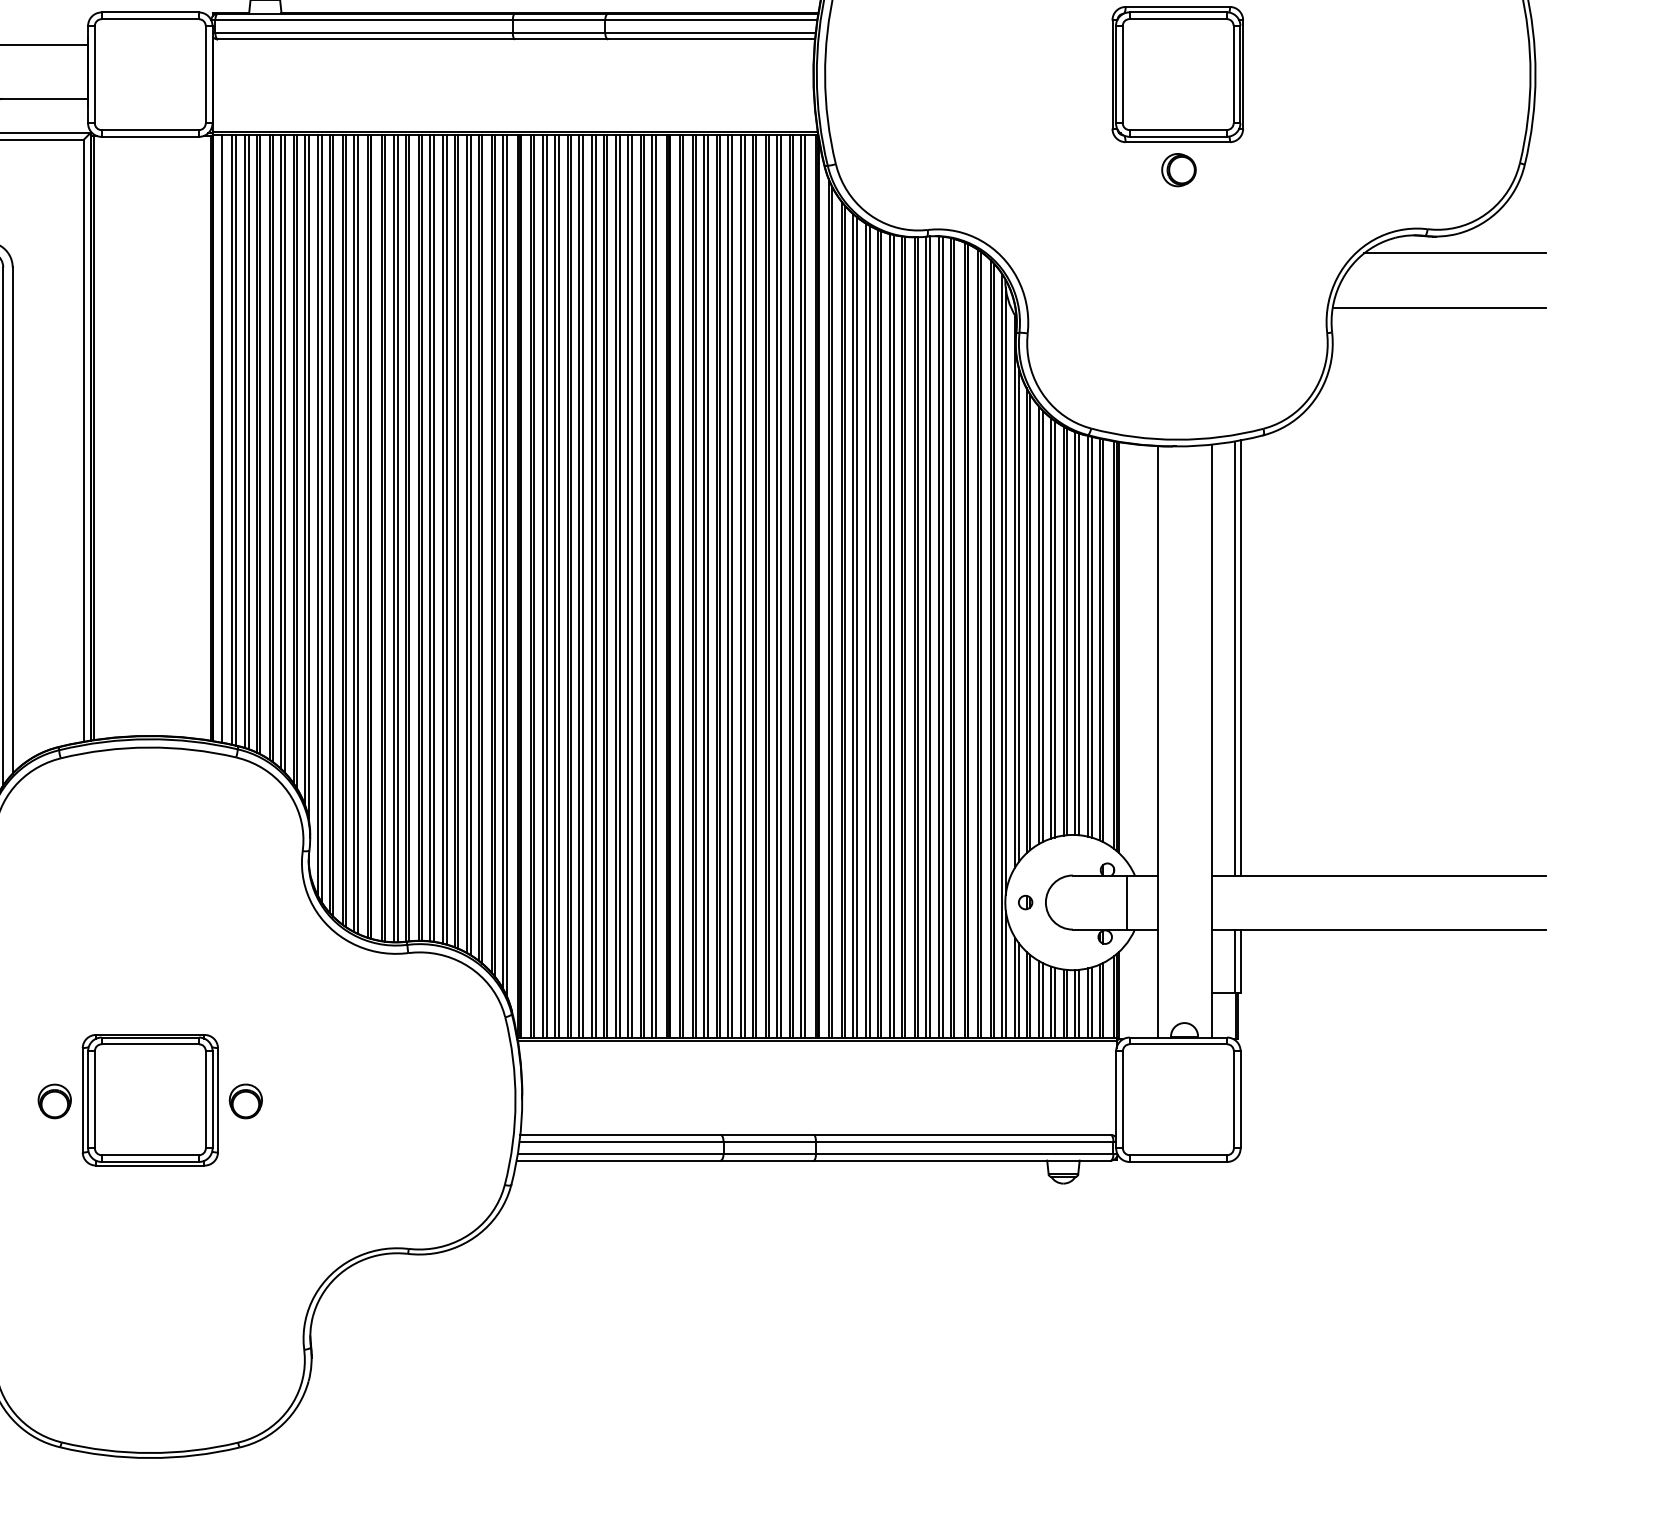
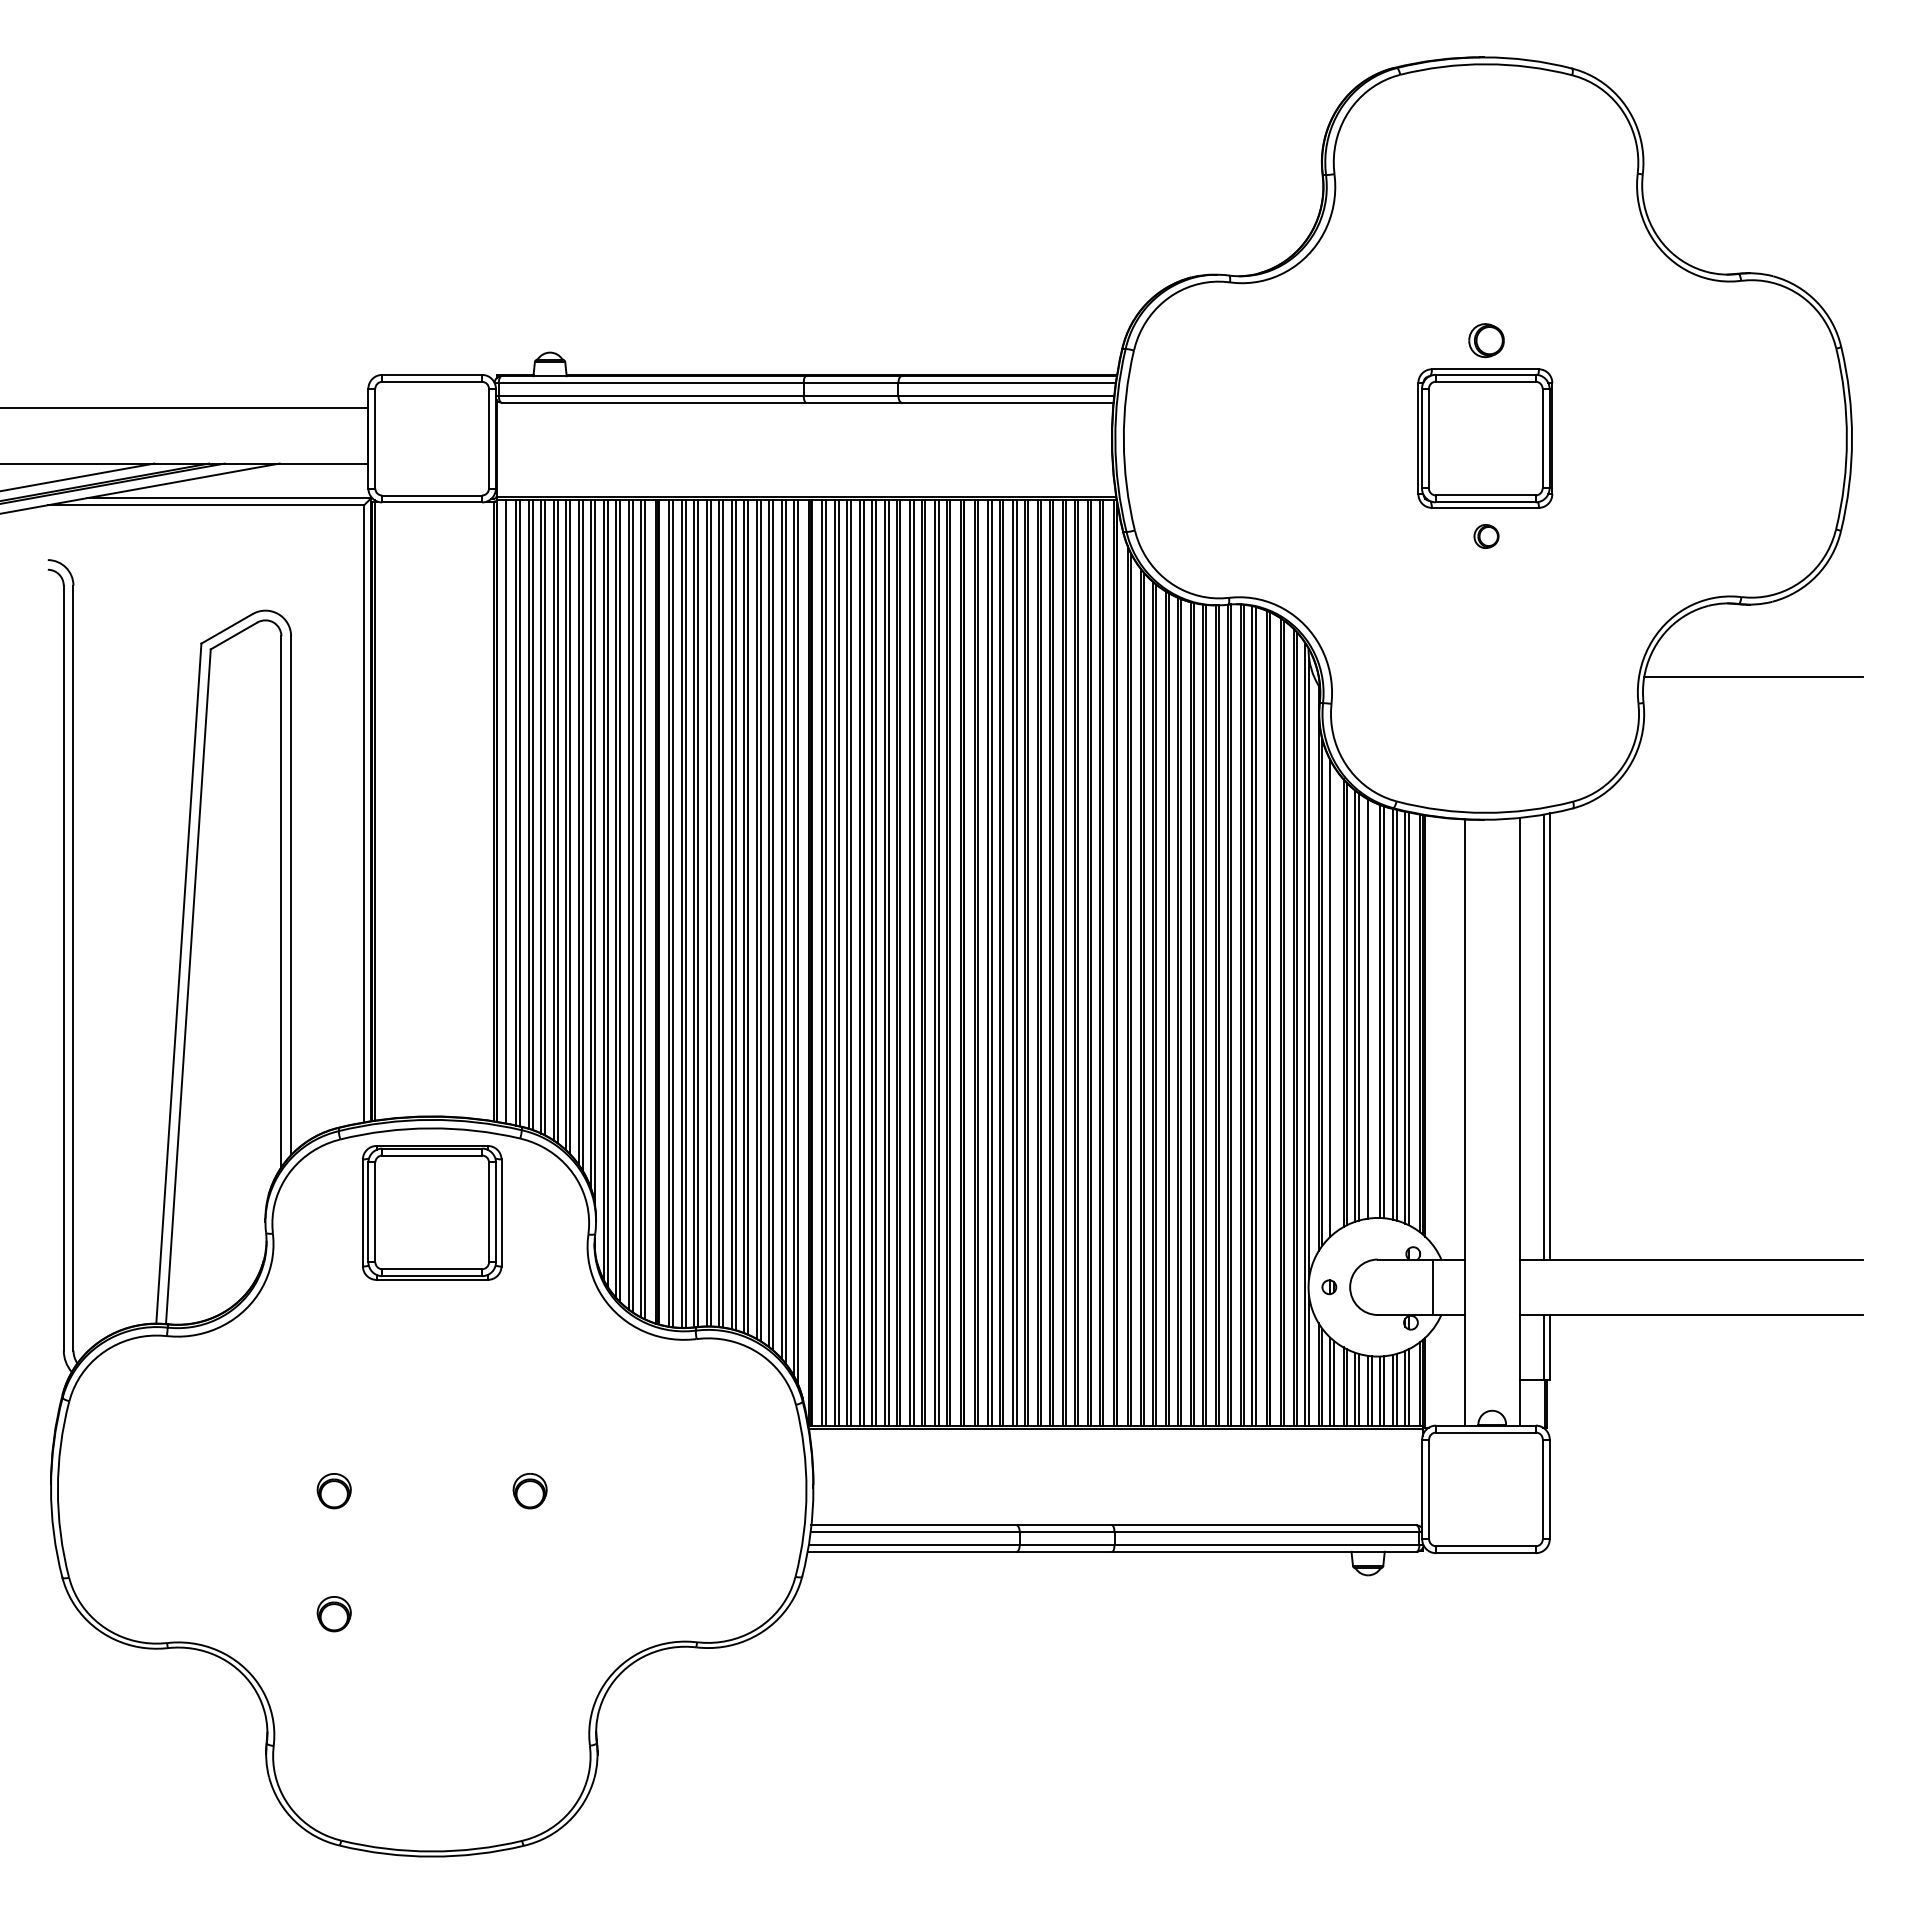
part: (1178, 170) -> (1486, 536), size x0.7
line: (1455, 253) -> (1769, 621), removed
line: (1030, 621) -> (1334, 999), removed
line: (1067, 631) -> (1372, 1009), removed
part: (150, 1099) -> (432, 1212), moved
part: (54, 1221) -> (333, 1614), added

